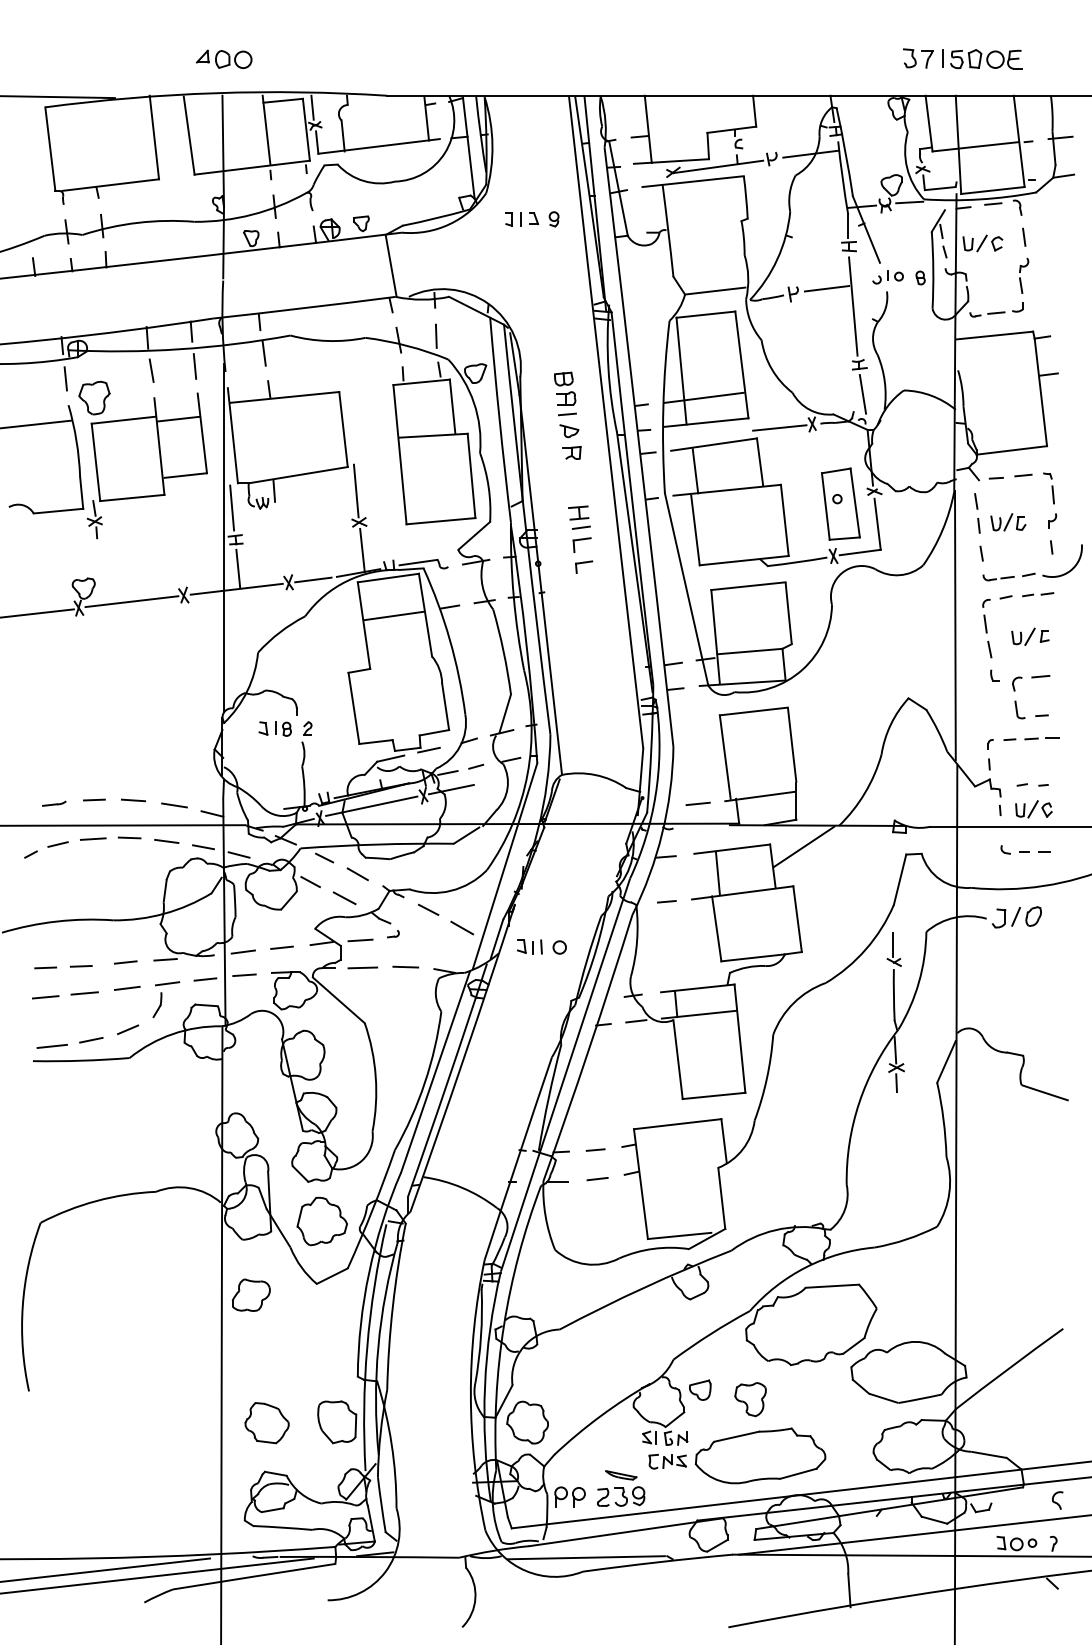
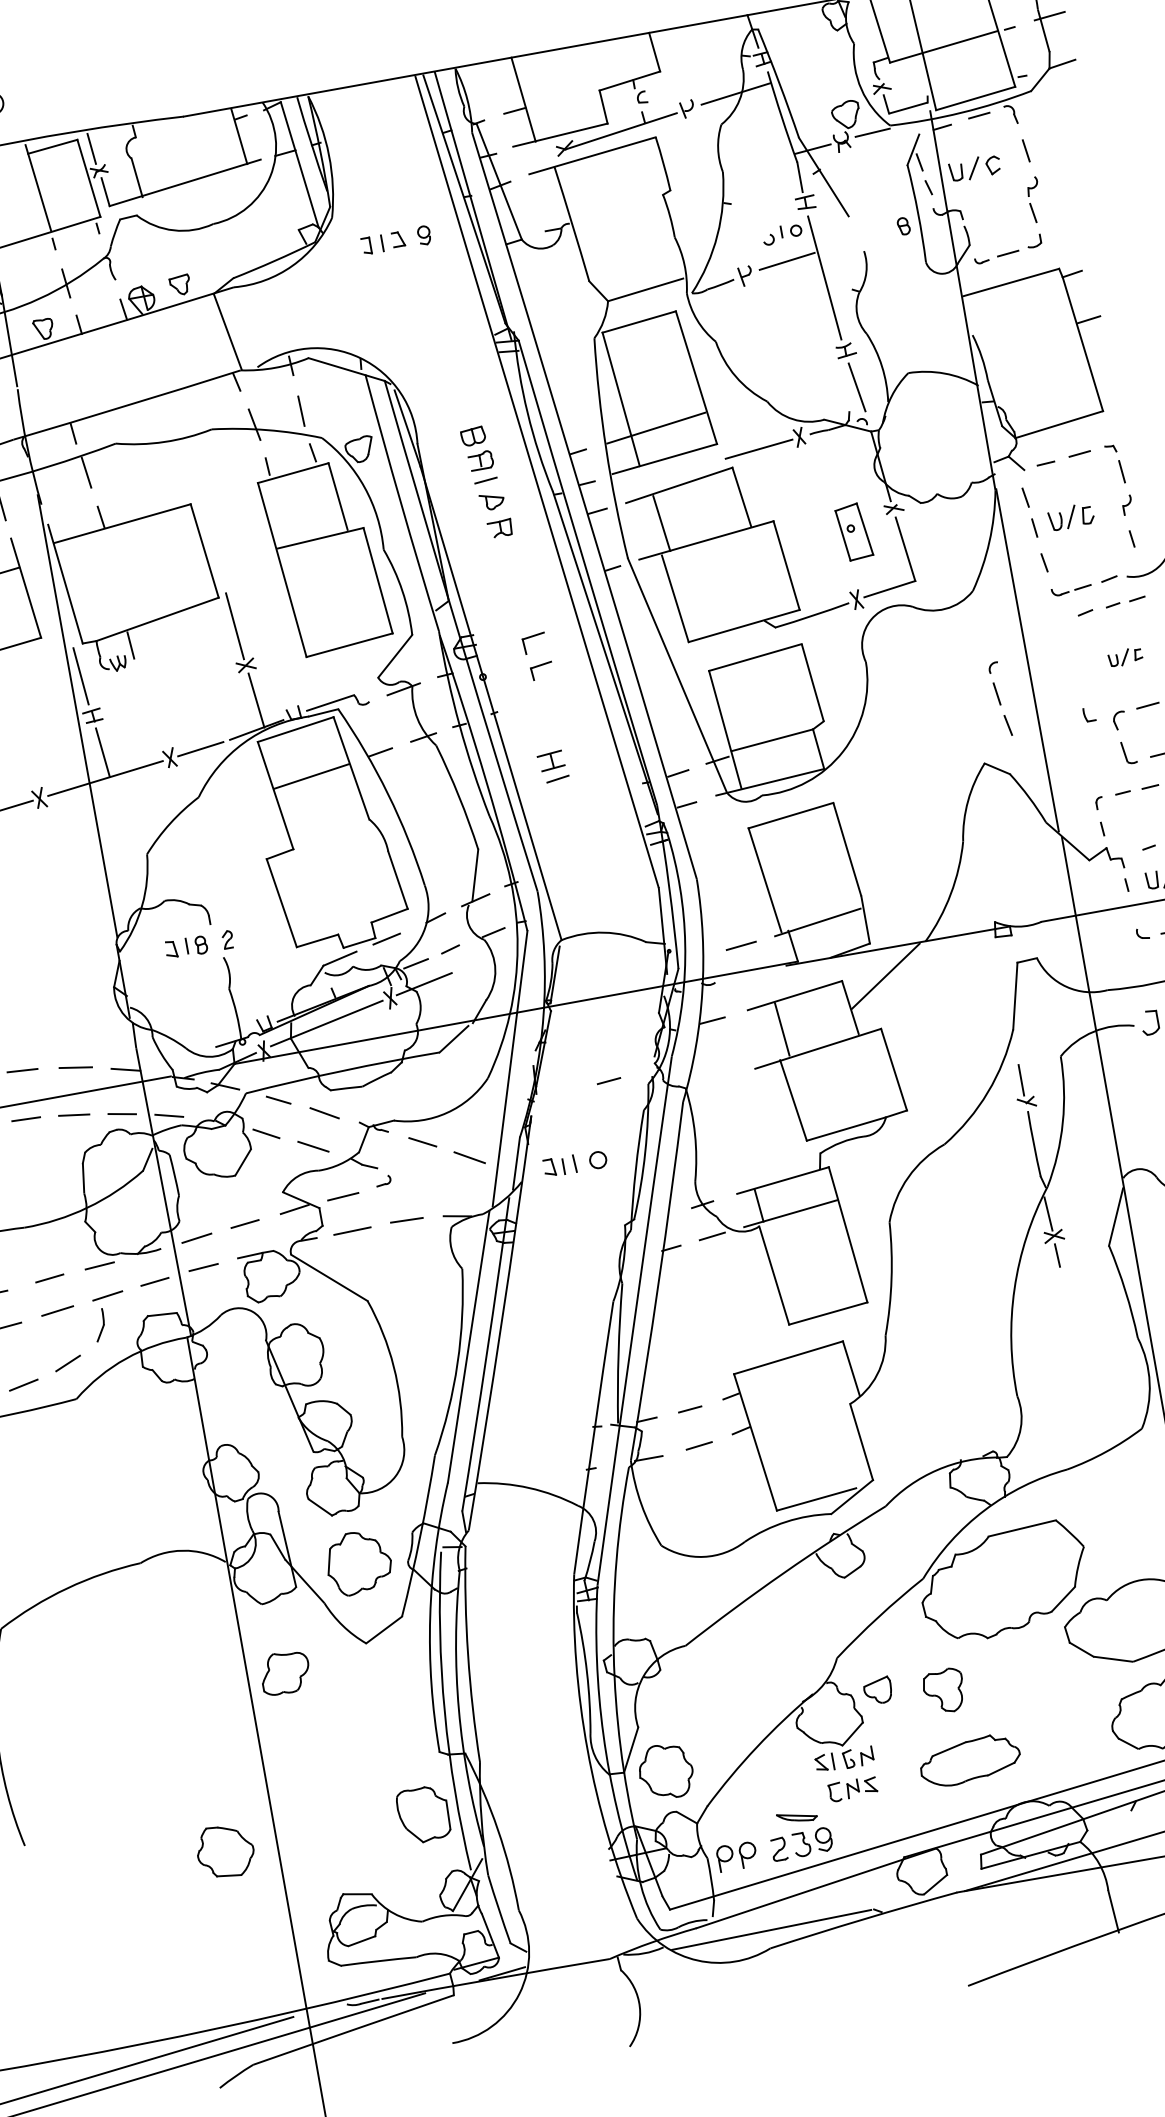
part: (887, 277) -> (781, 234), moved
part: (840, 503) -> (853, 531), size x0.6
part: (579, 517) -> (553, 766), moved
part: (987, 628) -> (1000, 699), moved
part: (1030, 636) -> (1125, 656), size x0.7
line: (666, 901) -> (608, 1080), moved
part: (266, 1423) -> (224, 1852), moved
part: (760, 1455) -> (969, 1760), size x0.6

